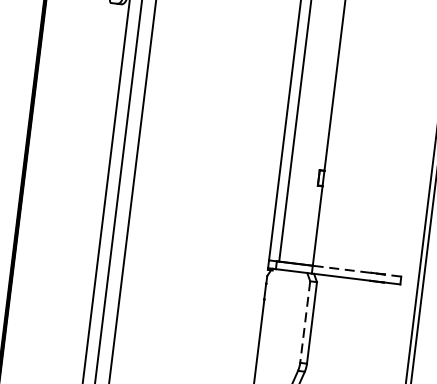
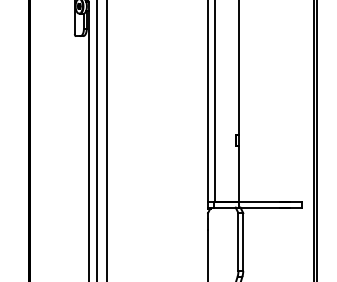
line: (355, 271) -> (269, 202), dashed -> solid
line: (305, 322) -> (238, 242), dashed -> solid

